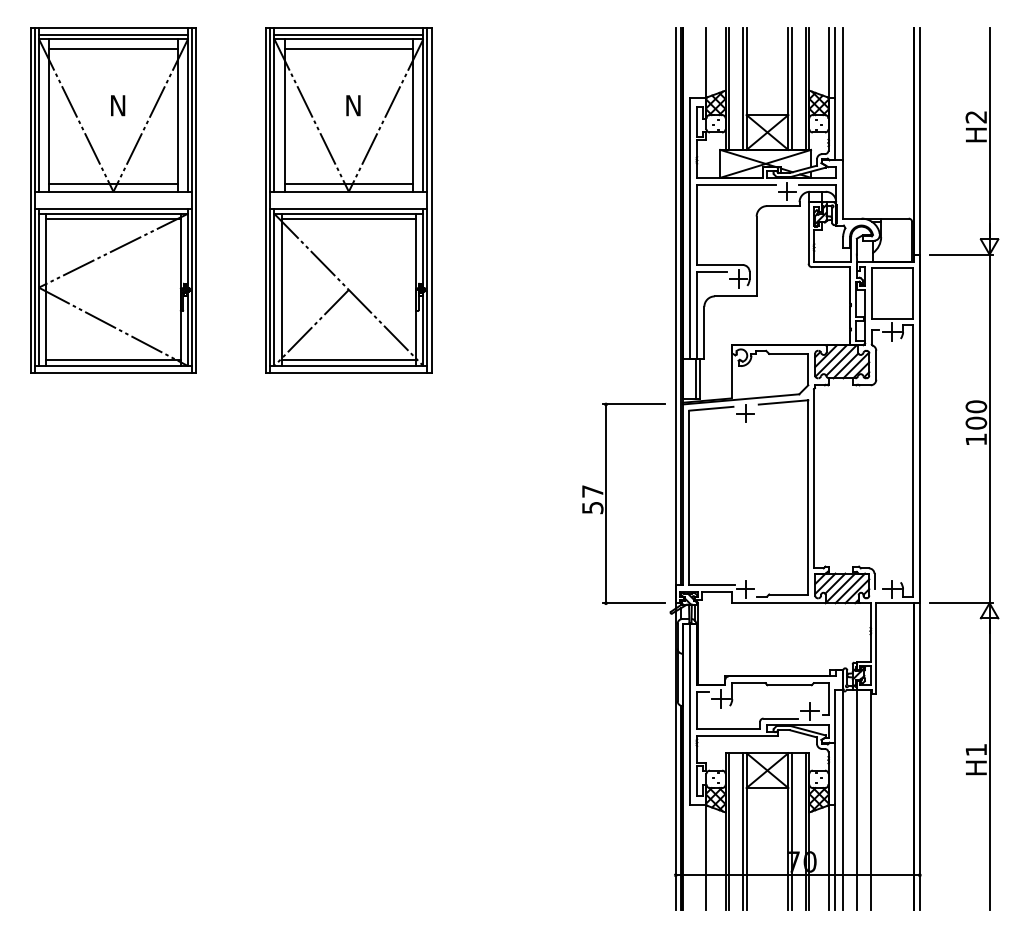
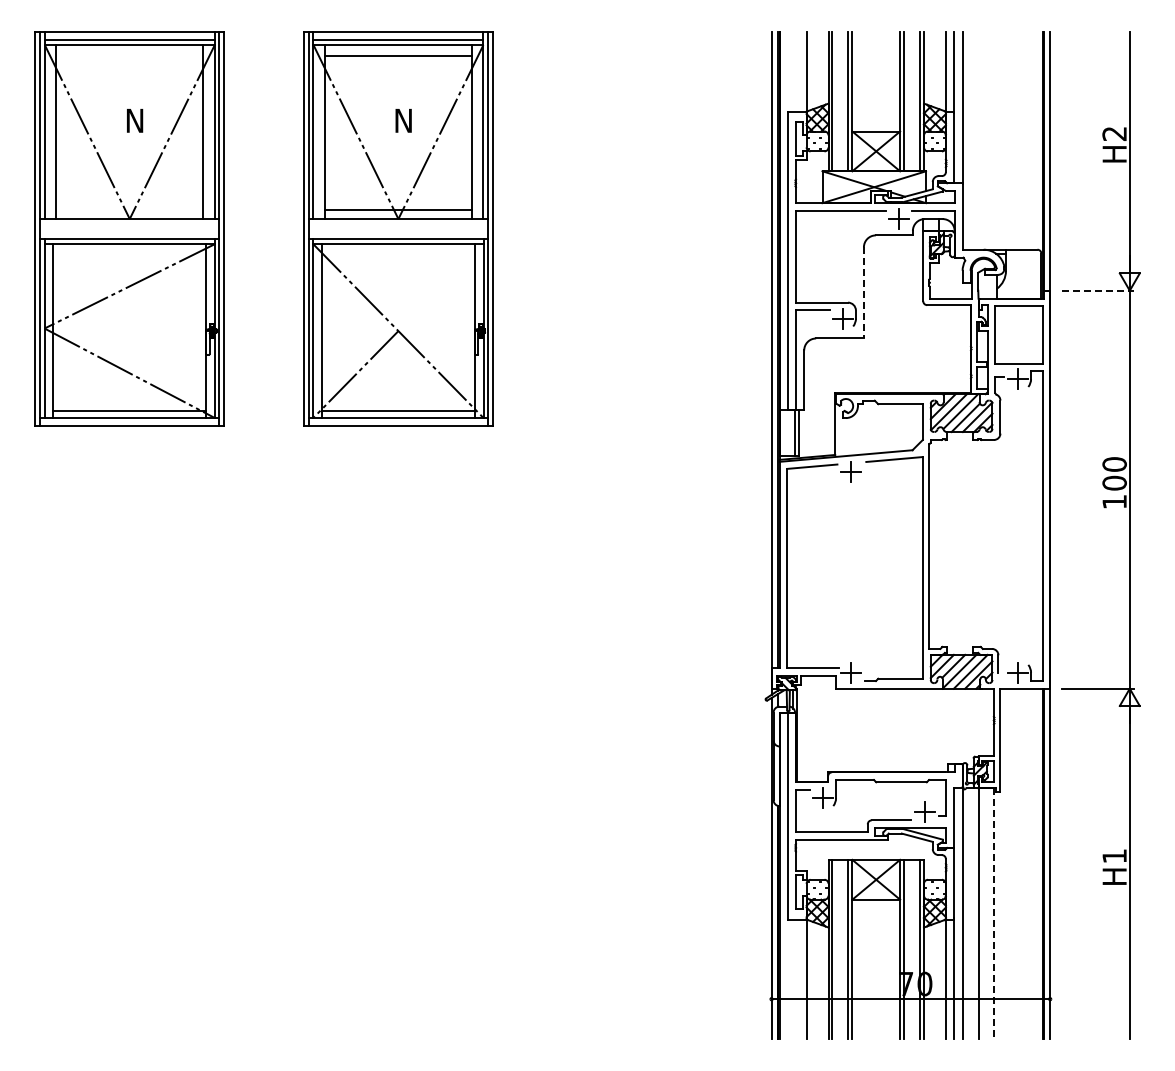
line: (113, 48) -> (129, 55), removed
line: (113, 184) -> (129, 210), removed
line: (113, 219) -> (129, 250), removed
line: (348, 219) -> (398, 250), removed
line: (961, 254) -> (1097, 290), solid -> dashed
line: (756, 256) -> (863, 292), solid -> dashed
part: (606, 503) -> (692, 574), removed
line: (871, 801) -> (994, 914), solid -> dashed

